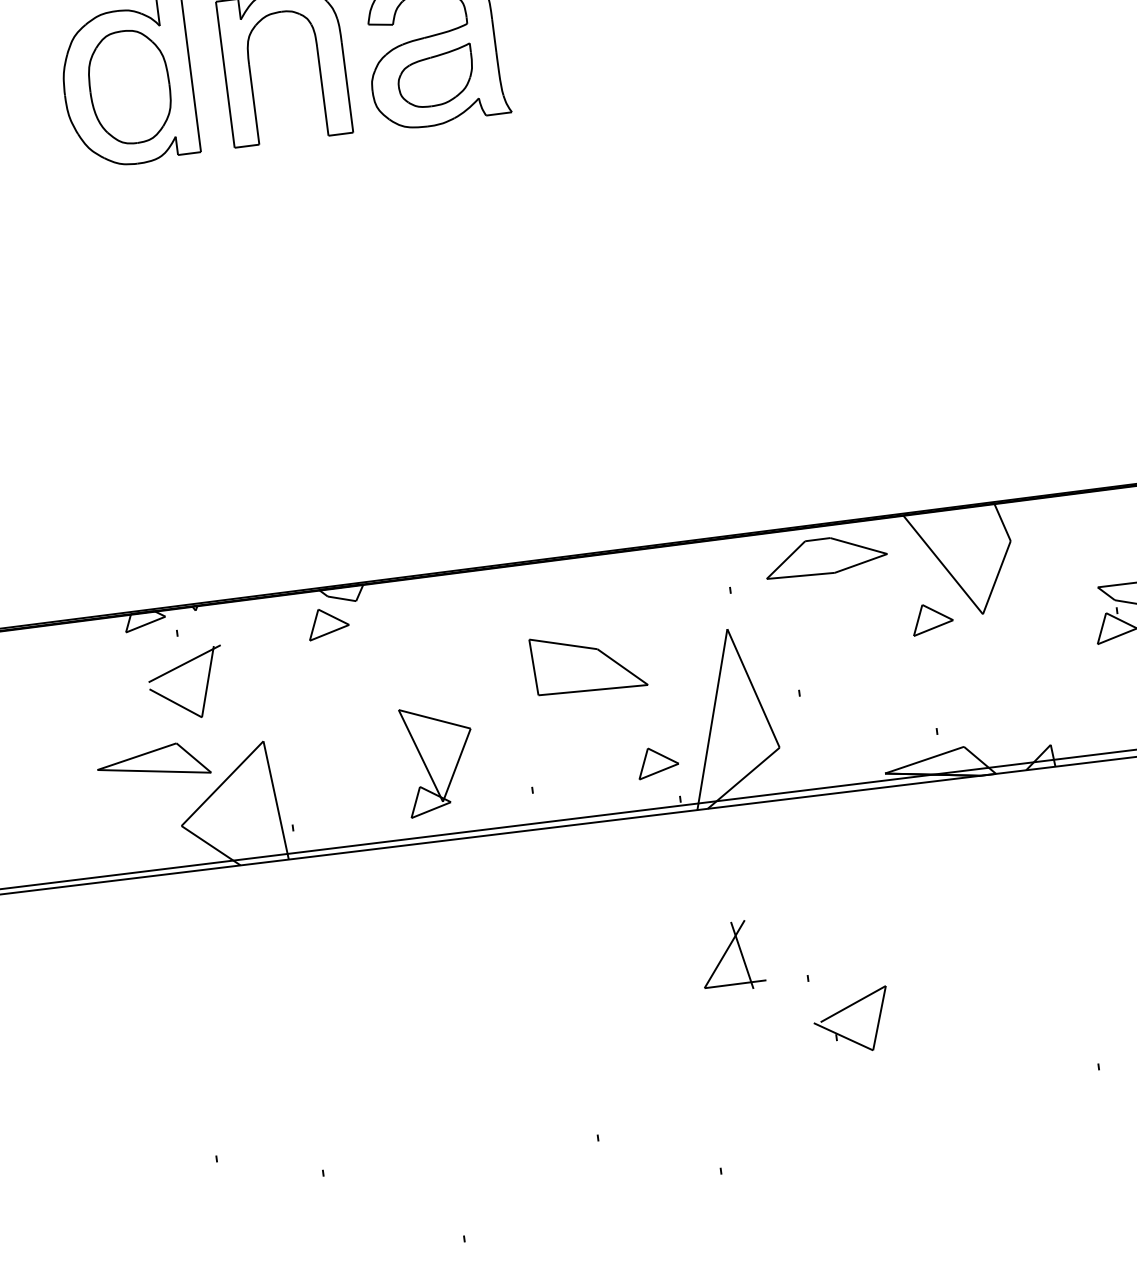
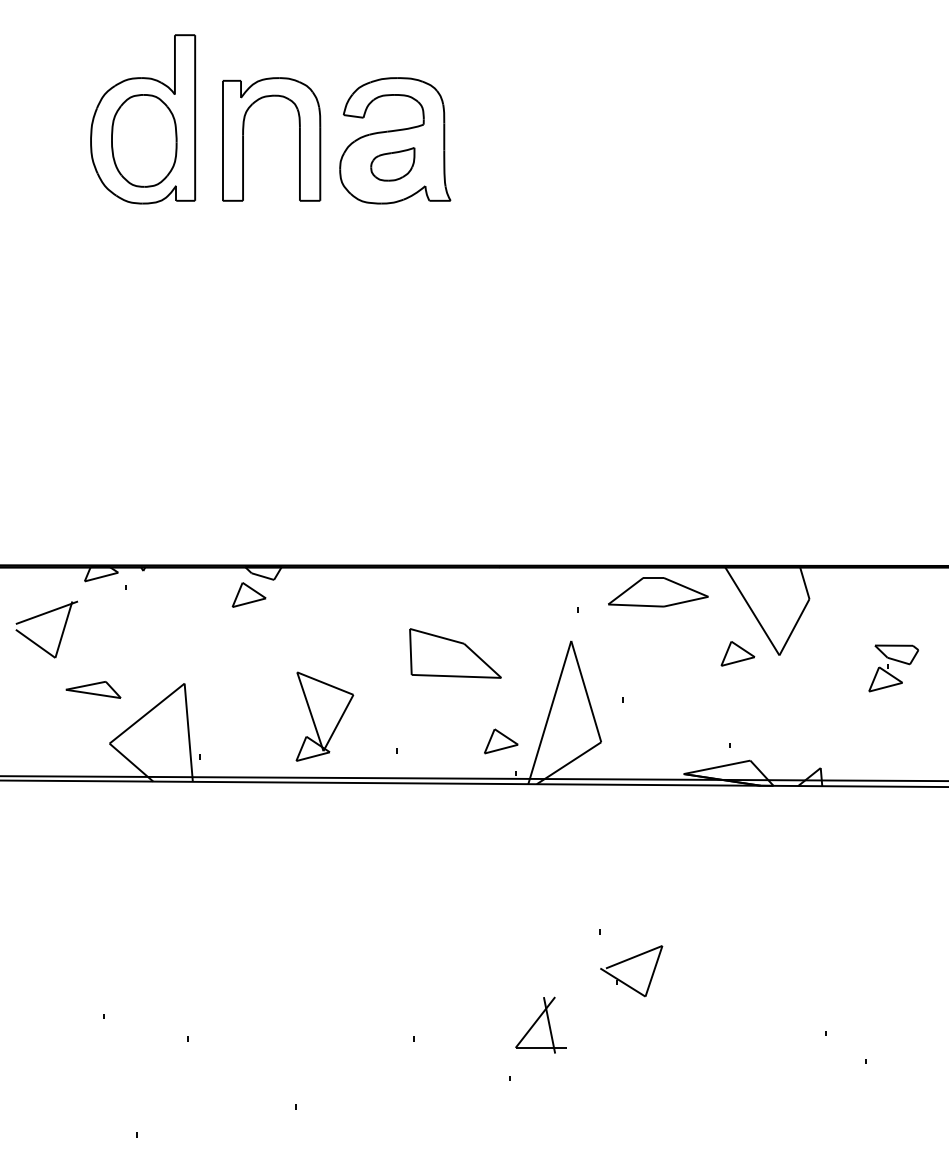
part: (435, 77) -> (392, 164), size x0.7
part: (177, 669) -> (40, 616), moved
part: (153, 762) -> (93, 689), size x0.6
part: (731, 955) -> (540, 1024), moved

